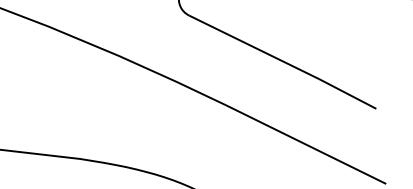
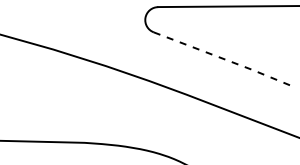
line: (284, 61) -> (225, 59), solid -> dashed

